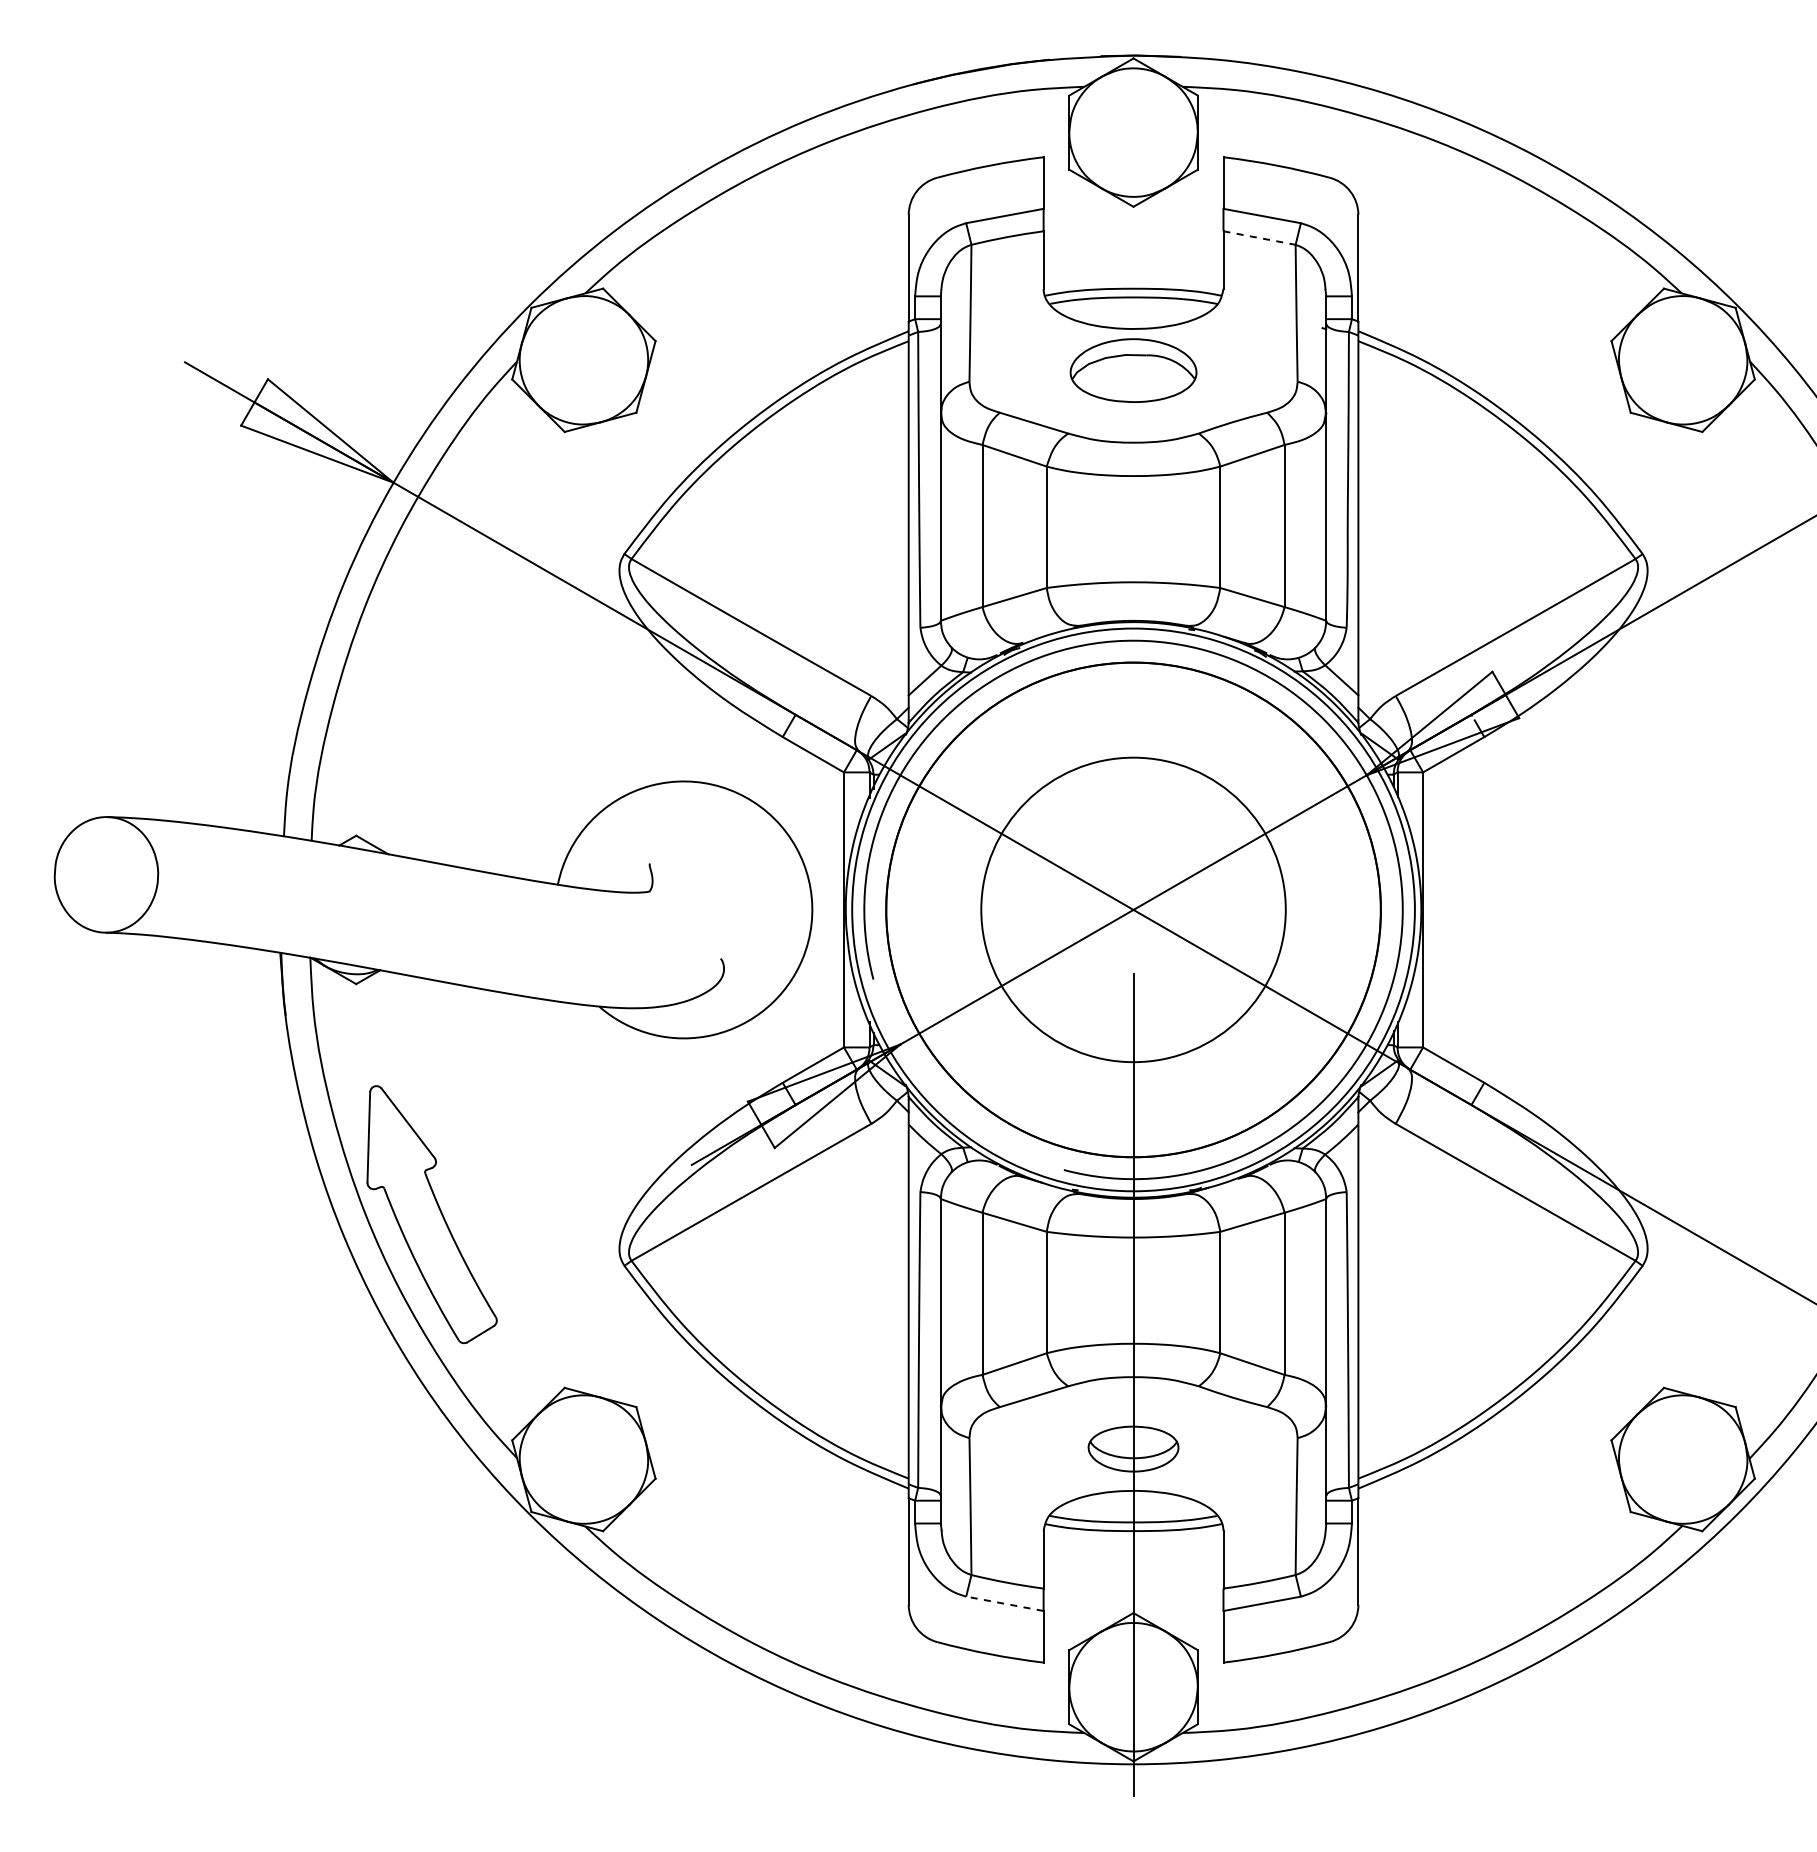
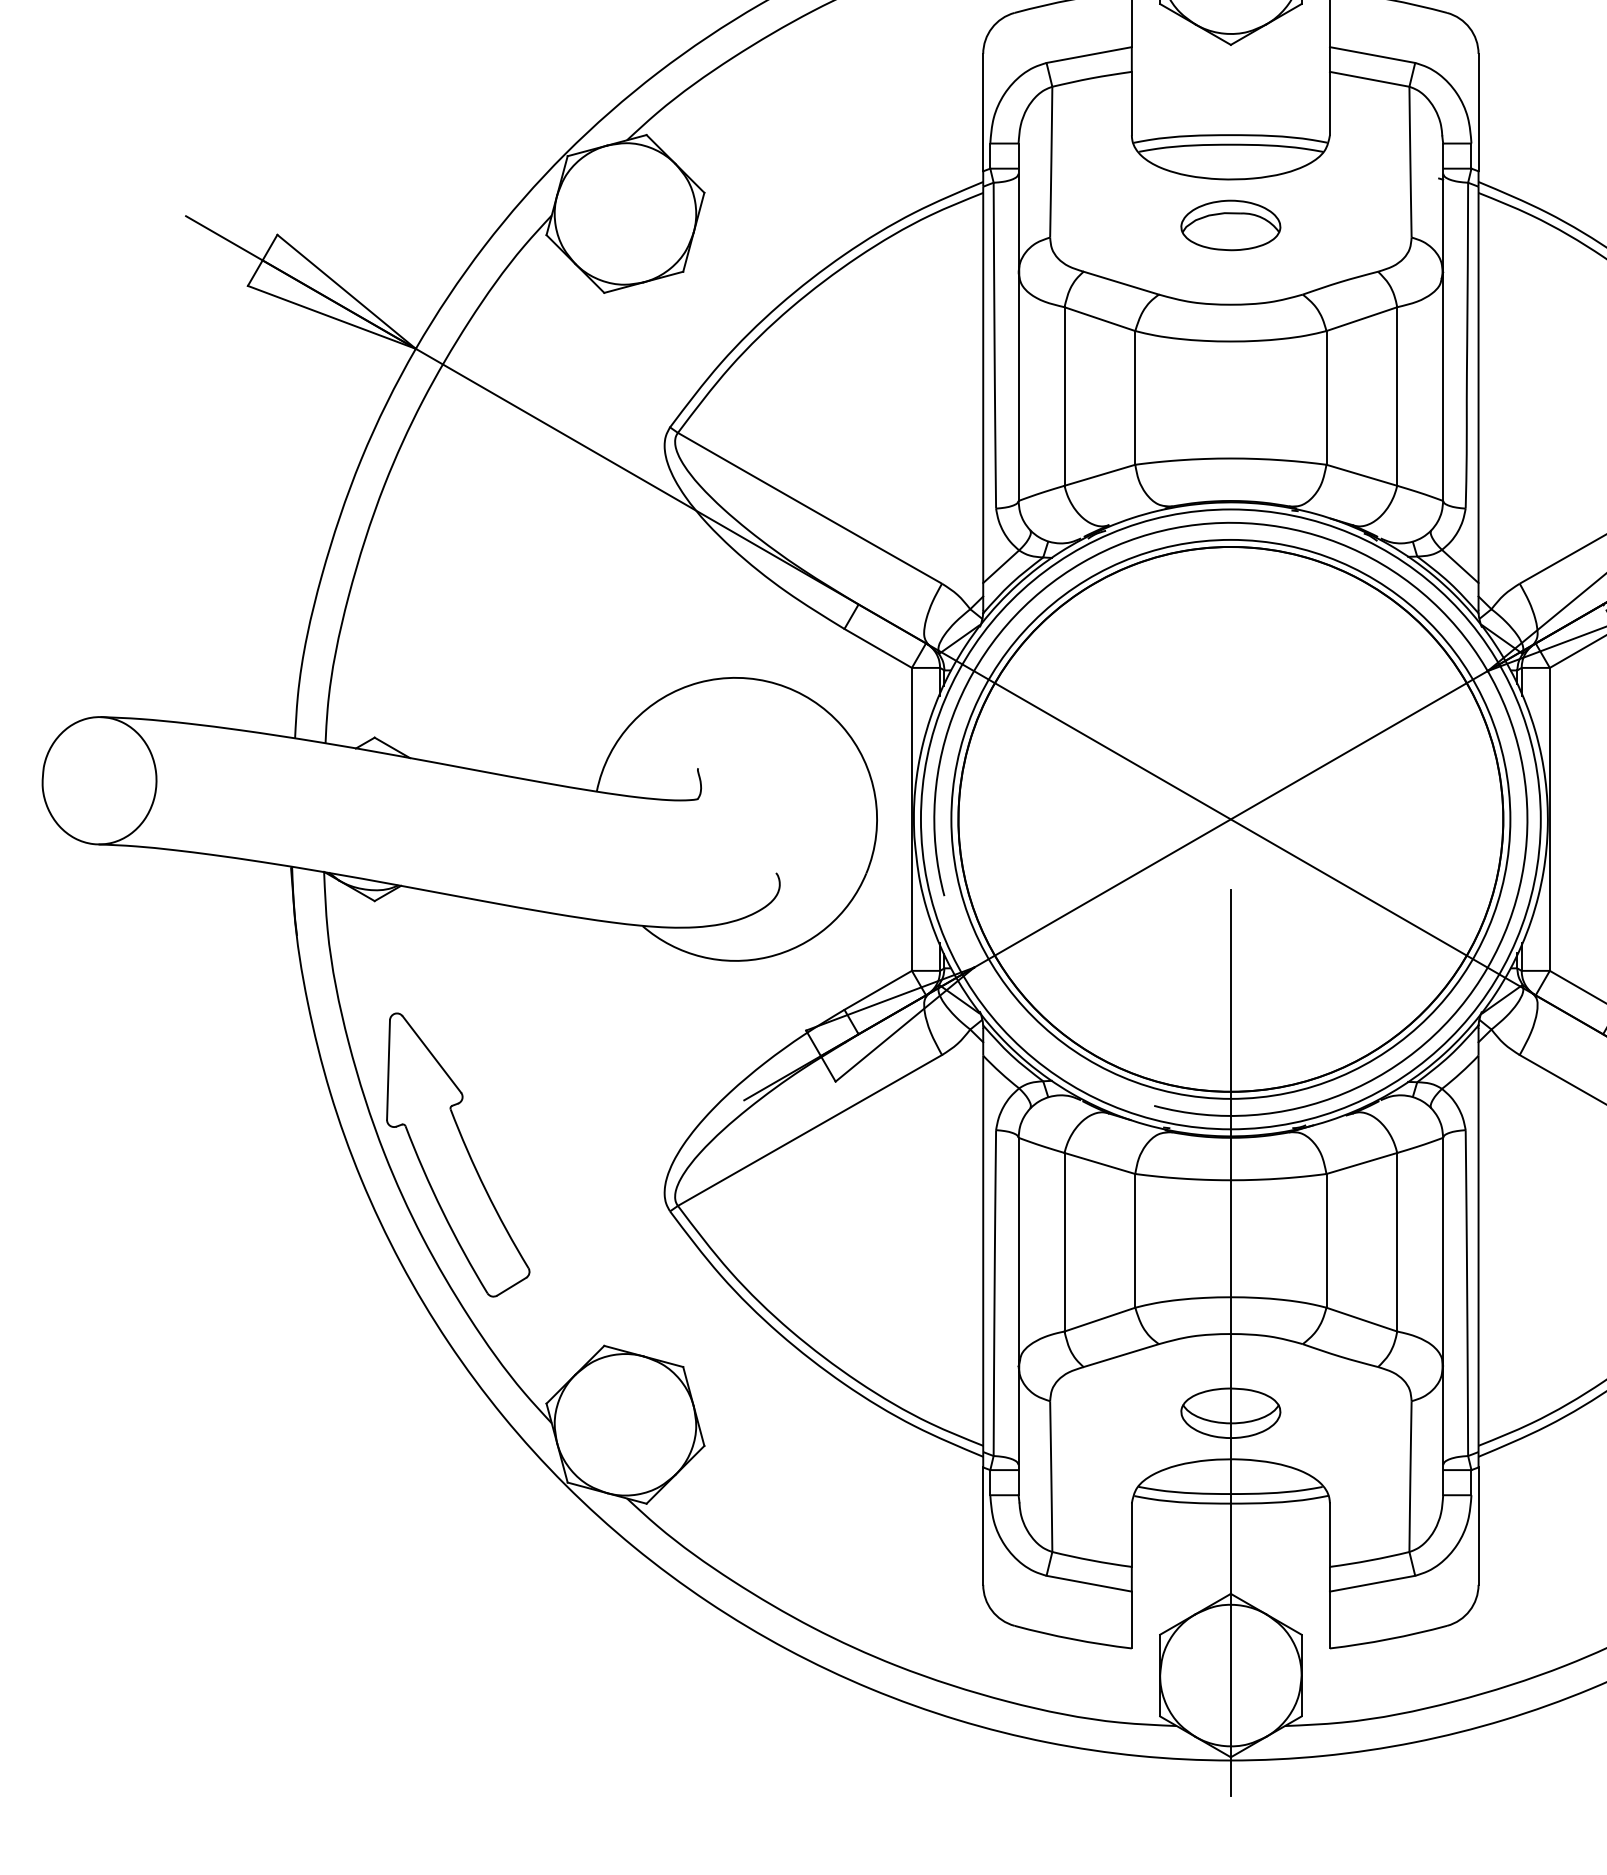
line: (1259, 238) -> (1369, 79), dashed -> solid
part: (1133, 370) -> (1230, 225), size x0.71
circle: (1133, 909) -> (1230, 818), size x1.67
line: (1004, 1603) -> (1088, 1583), dashed -> solid

